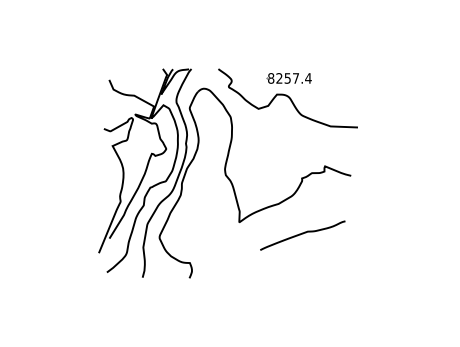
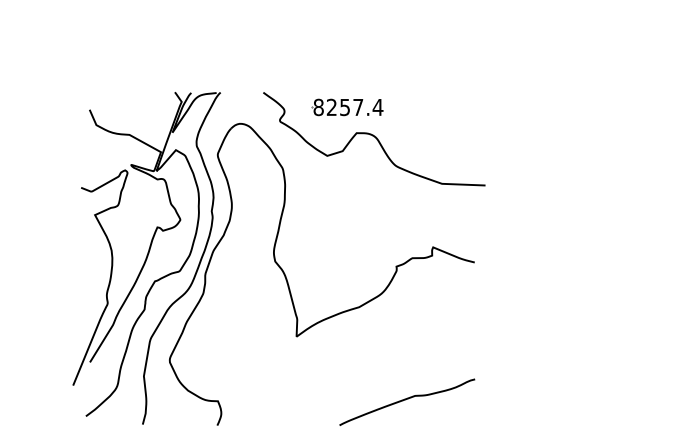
part: (288, 78) -> (346, 107), moved
curve: (302, 234) -> (406, 400), moved

